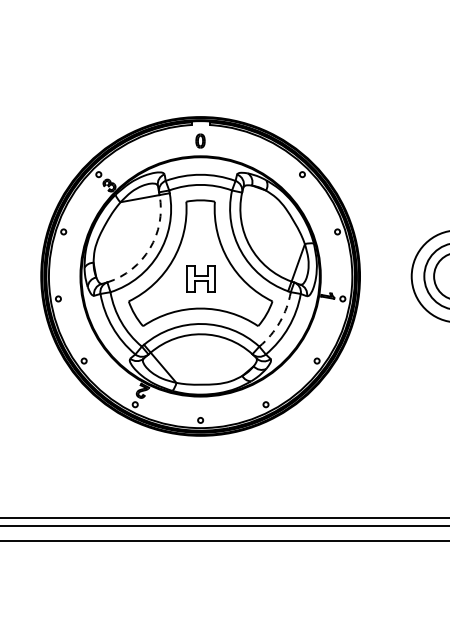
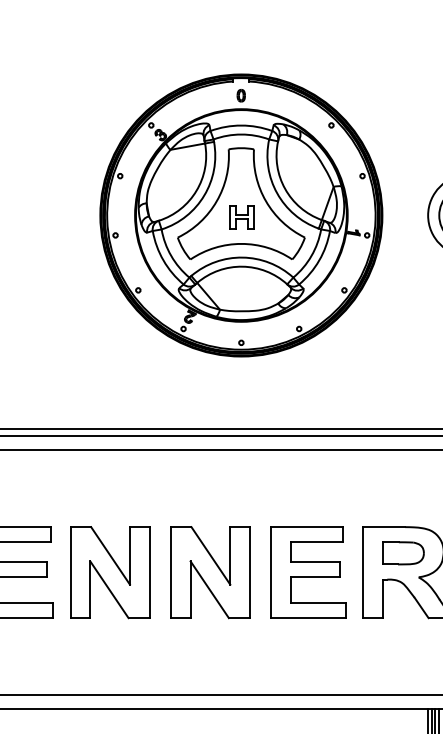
arc: (149, 248) -> (196, 190), dashed -> solid
arc: (279, 321) -> (311, 255), dashed -> solid

